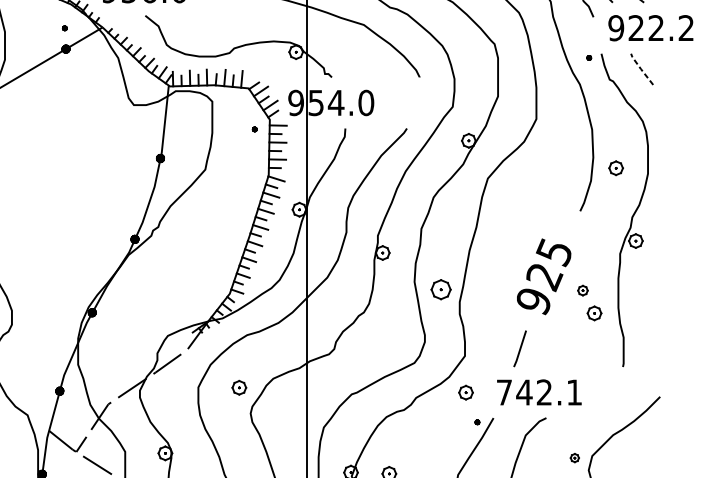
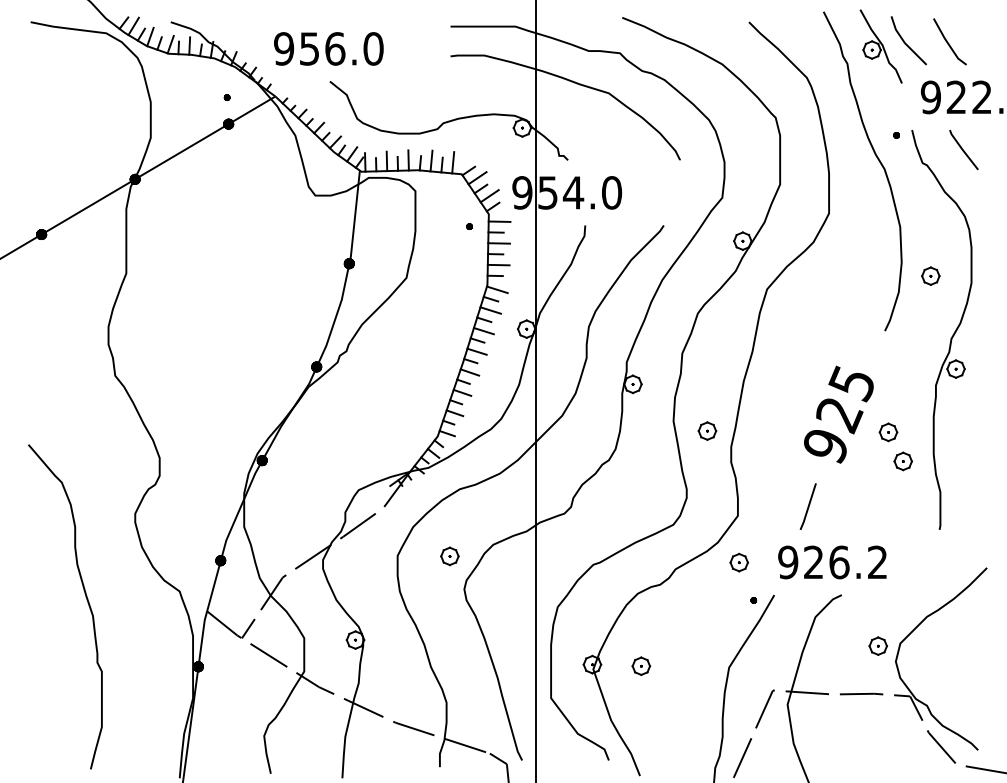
line: (640, 68) -> (962, 149), dashed -> solid
part: (441, 289) -> (707, 430), size x0.71
part: (582, 290) -> (888, 432), size x1.43
text: (539, 392) -> (832, 562), 742.1 -> 926.2
part: (574, 457) -> (877, 645), size x1.67

